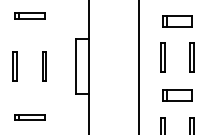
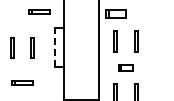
part: (29, 14) -> (39, 11), moved
part: (176, 20) -> (115, 13), moved
line: (75, 66) -> (54, 47), solid -> dashed
part: (176, 94) -> (125, 67), size x0.7

